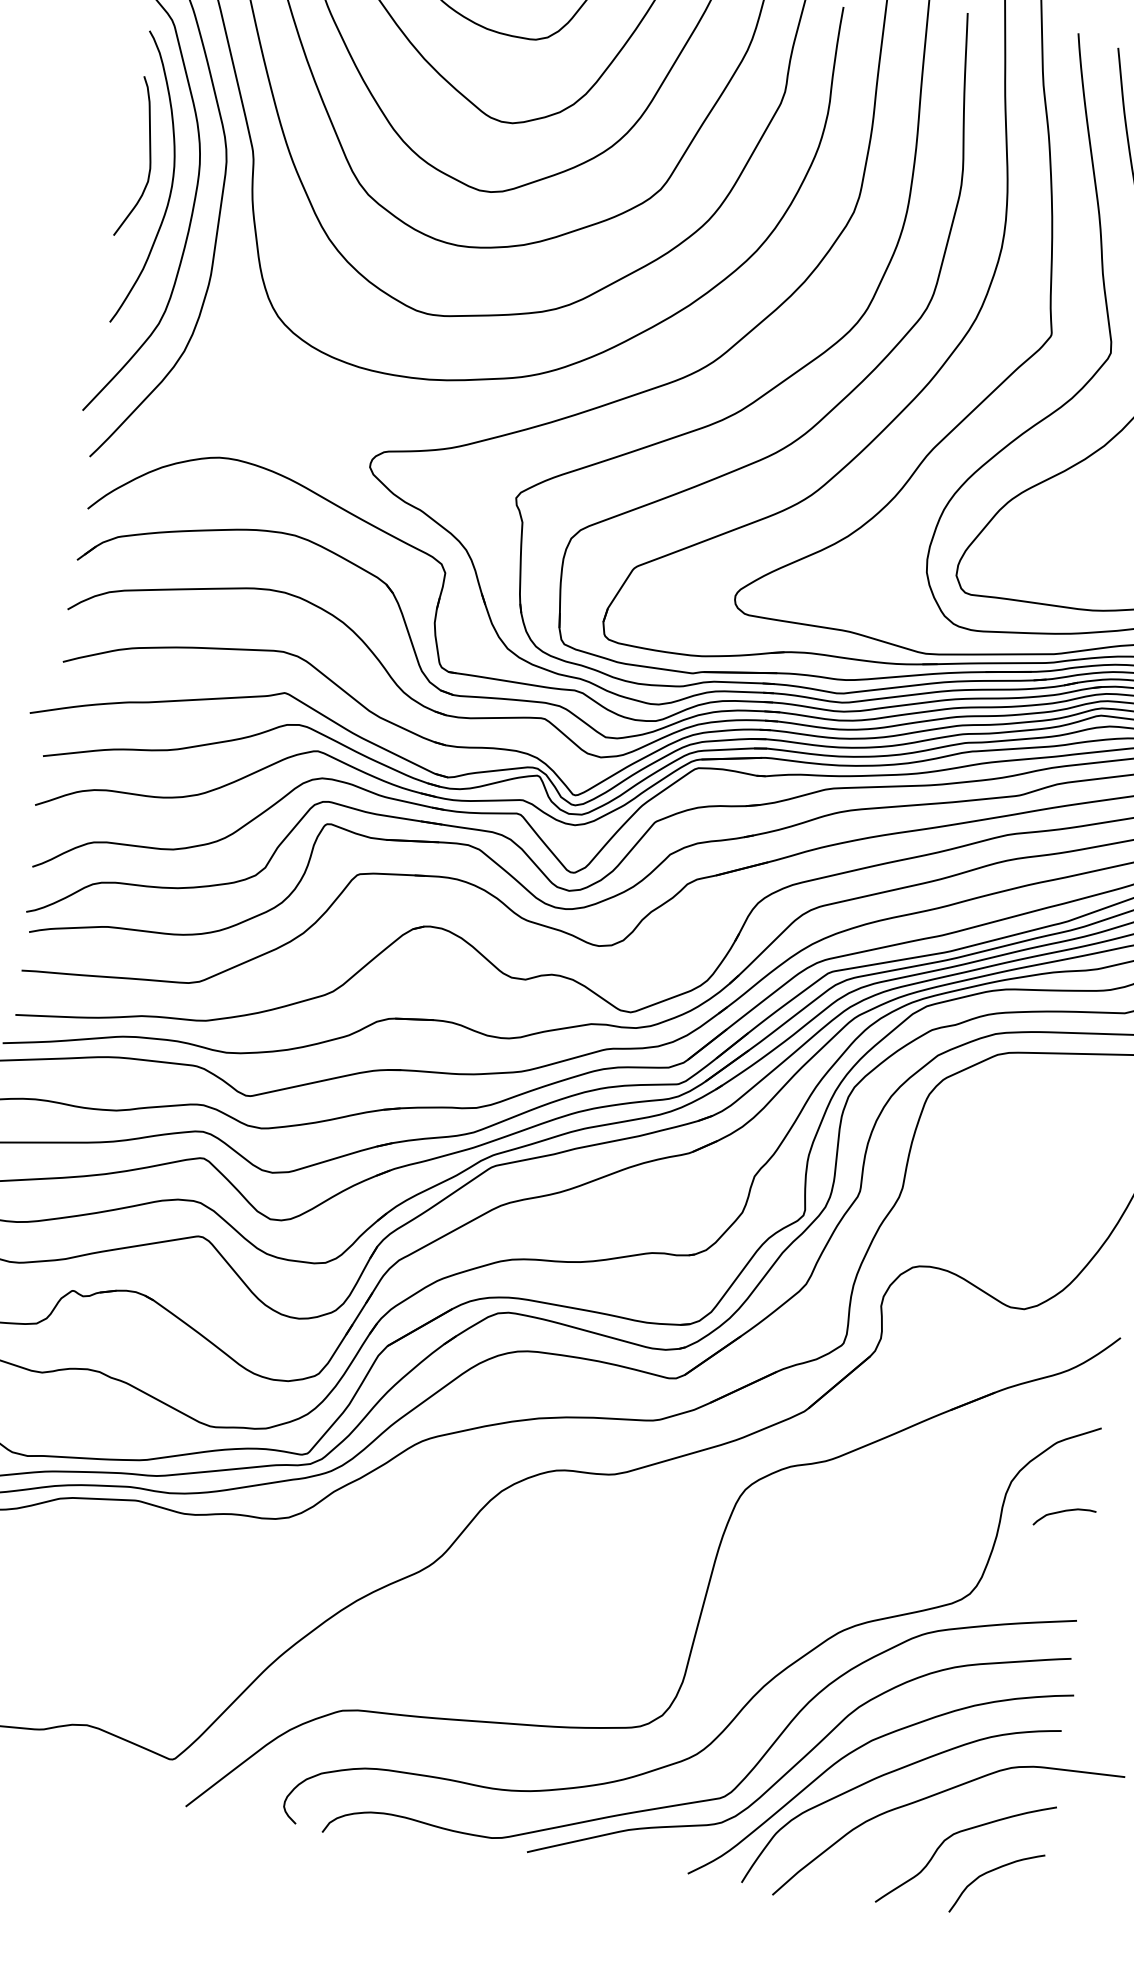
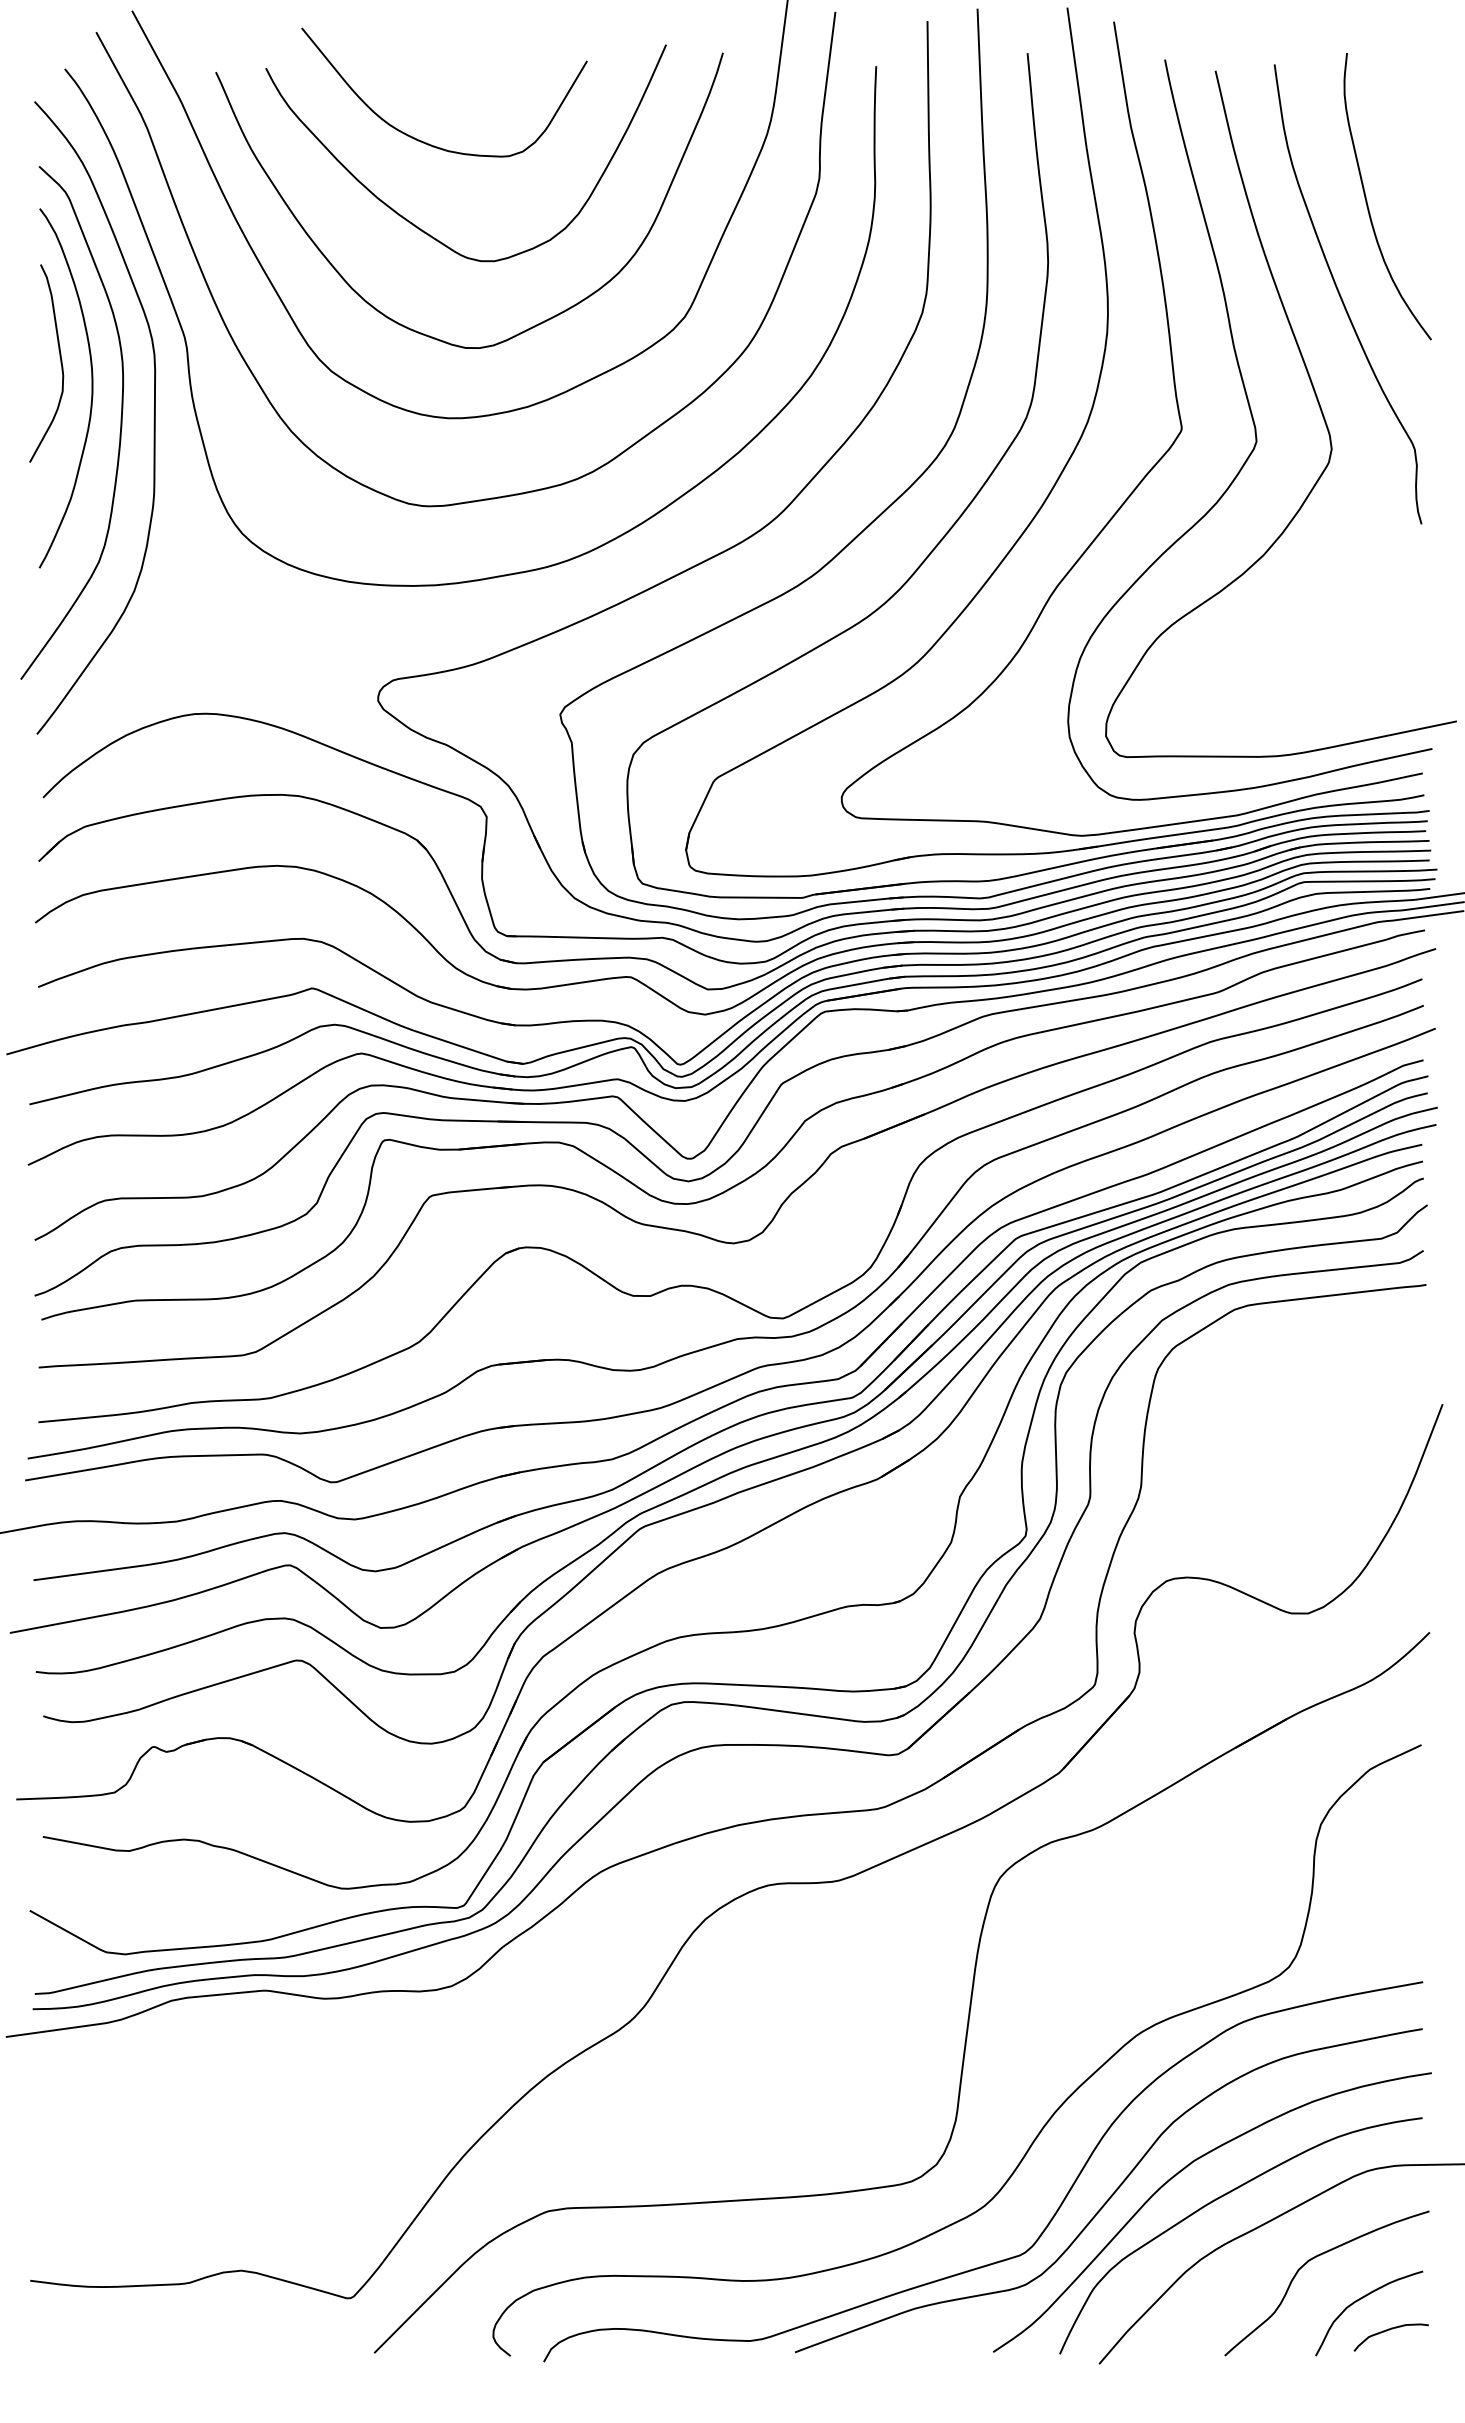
curve: (1062, 1512) -> (1387, 2331), moved

